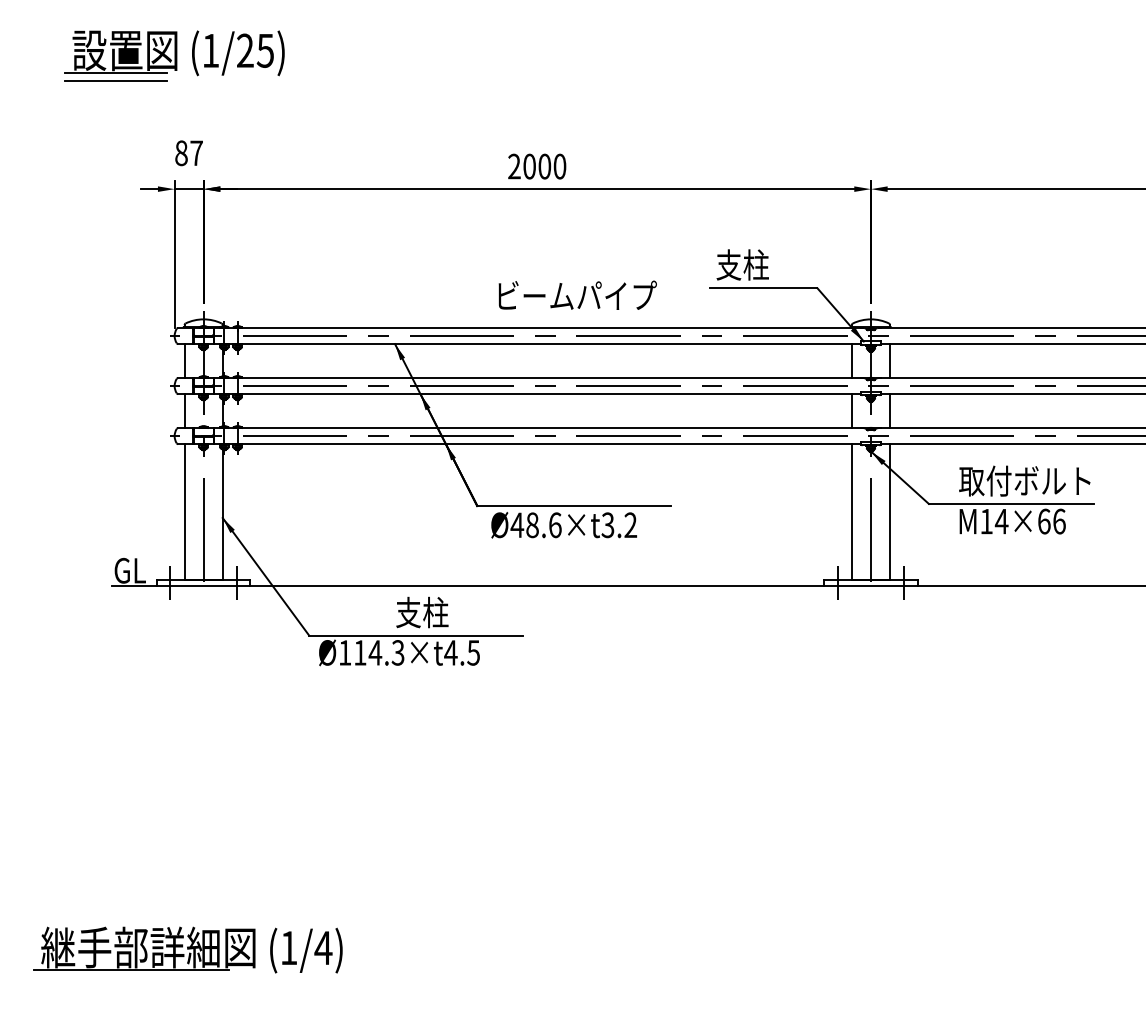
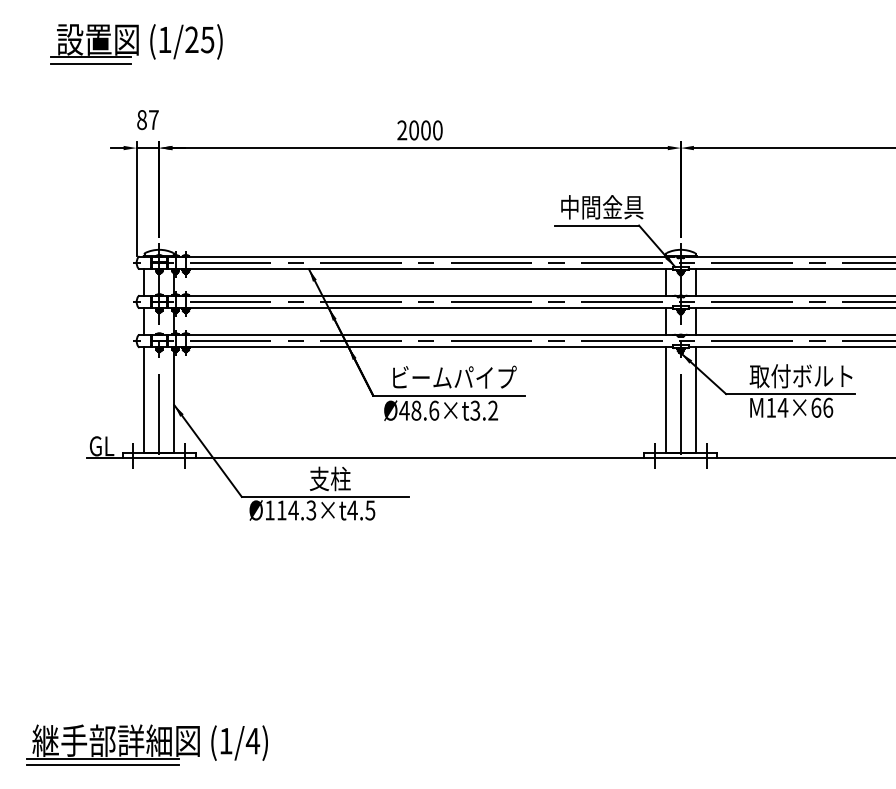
text: (769, 264) -> (601, 206), 支柱 -> 中間金具
text: (577, 294) -> (454, 376), moved
line: (131, 978) -> (102, 764), added

